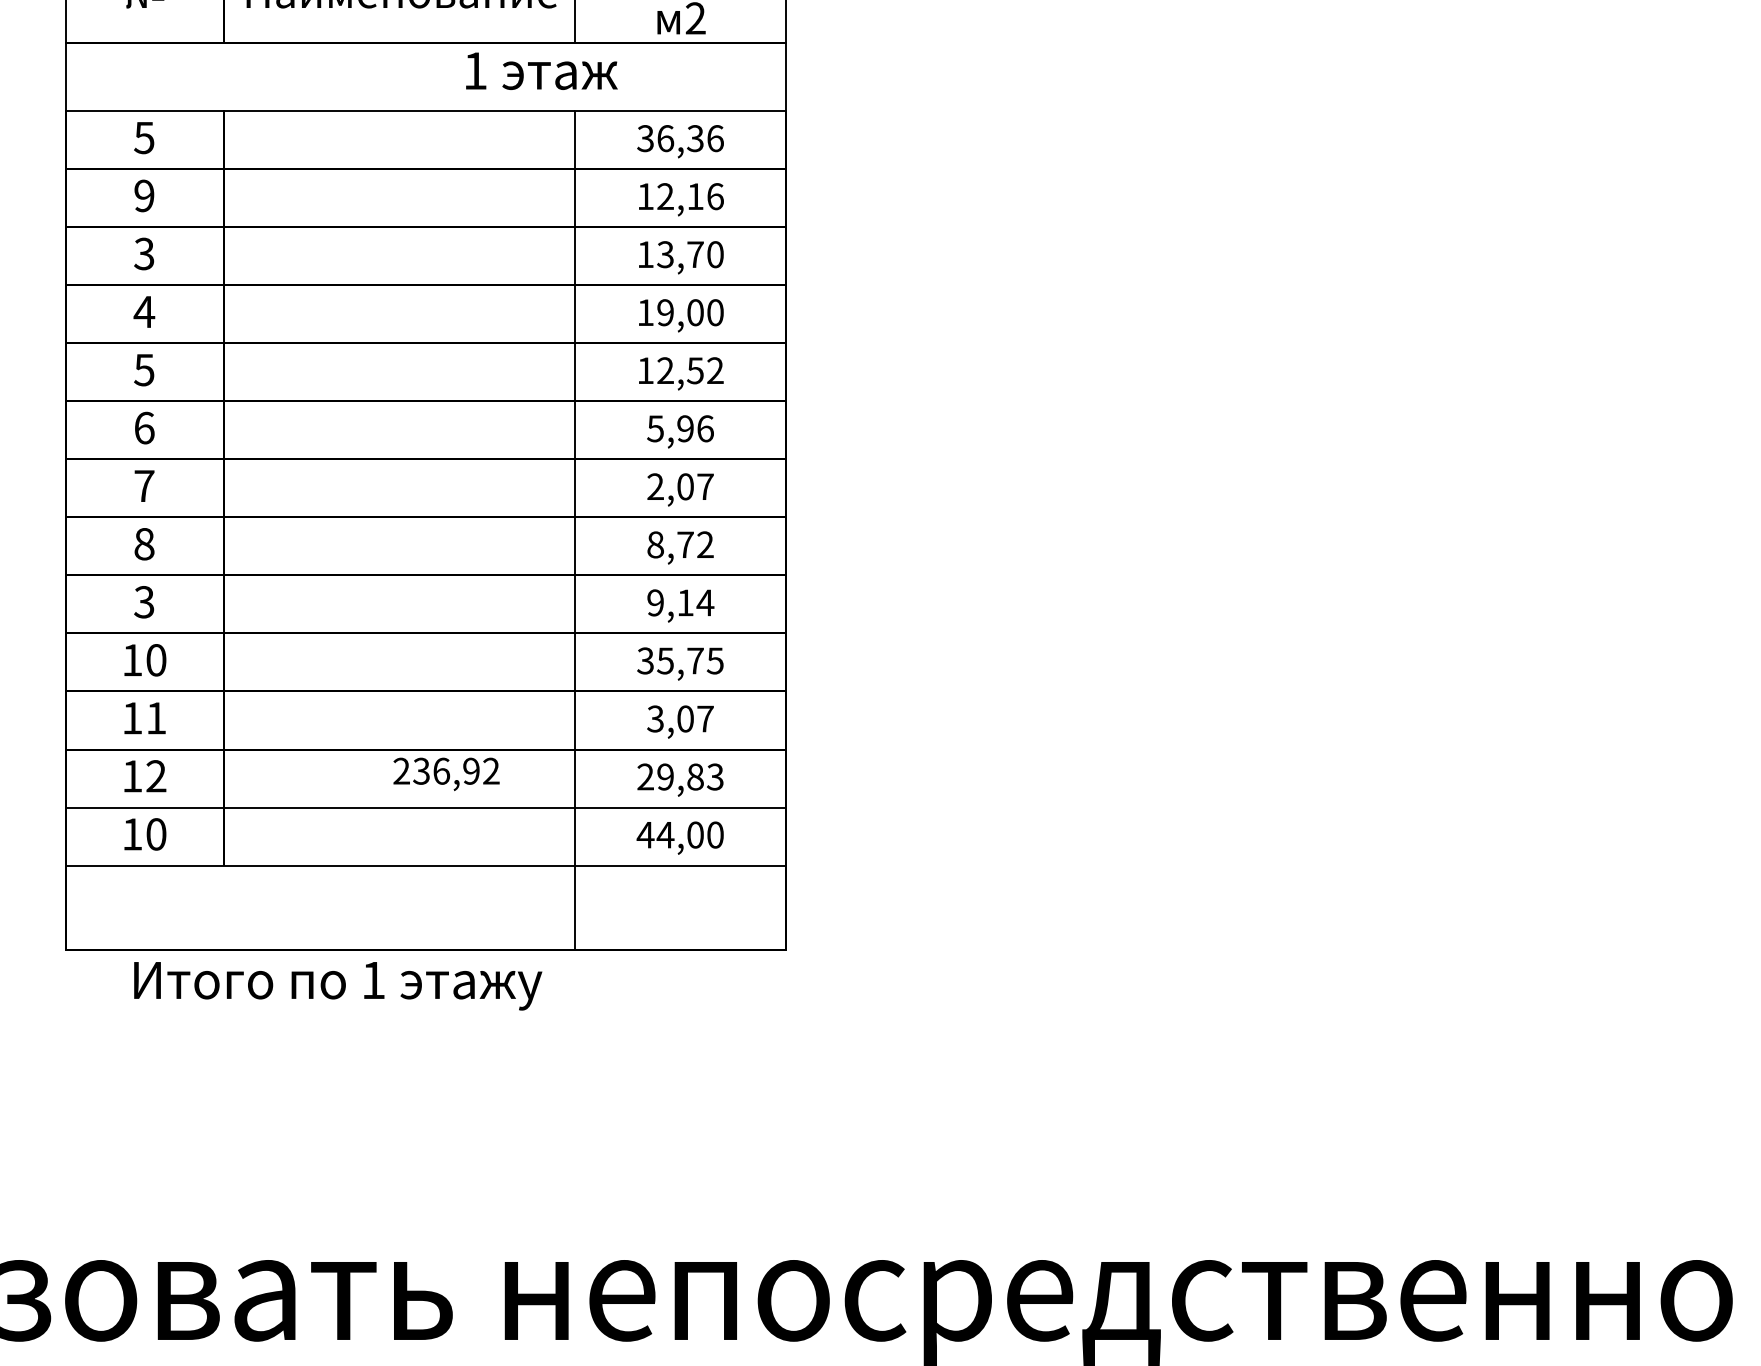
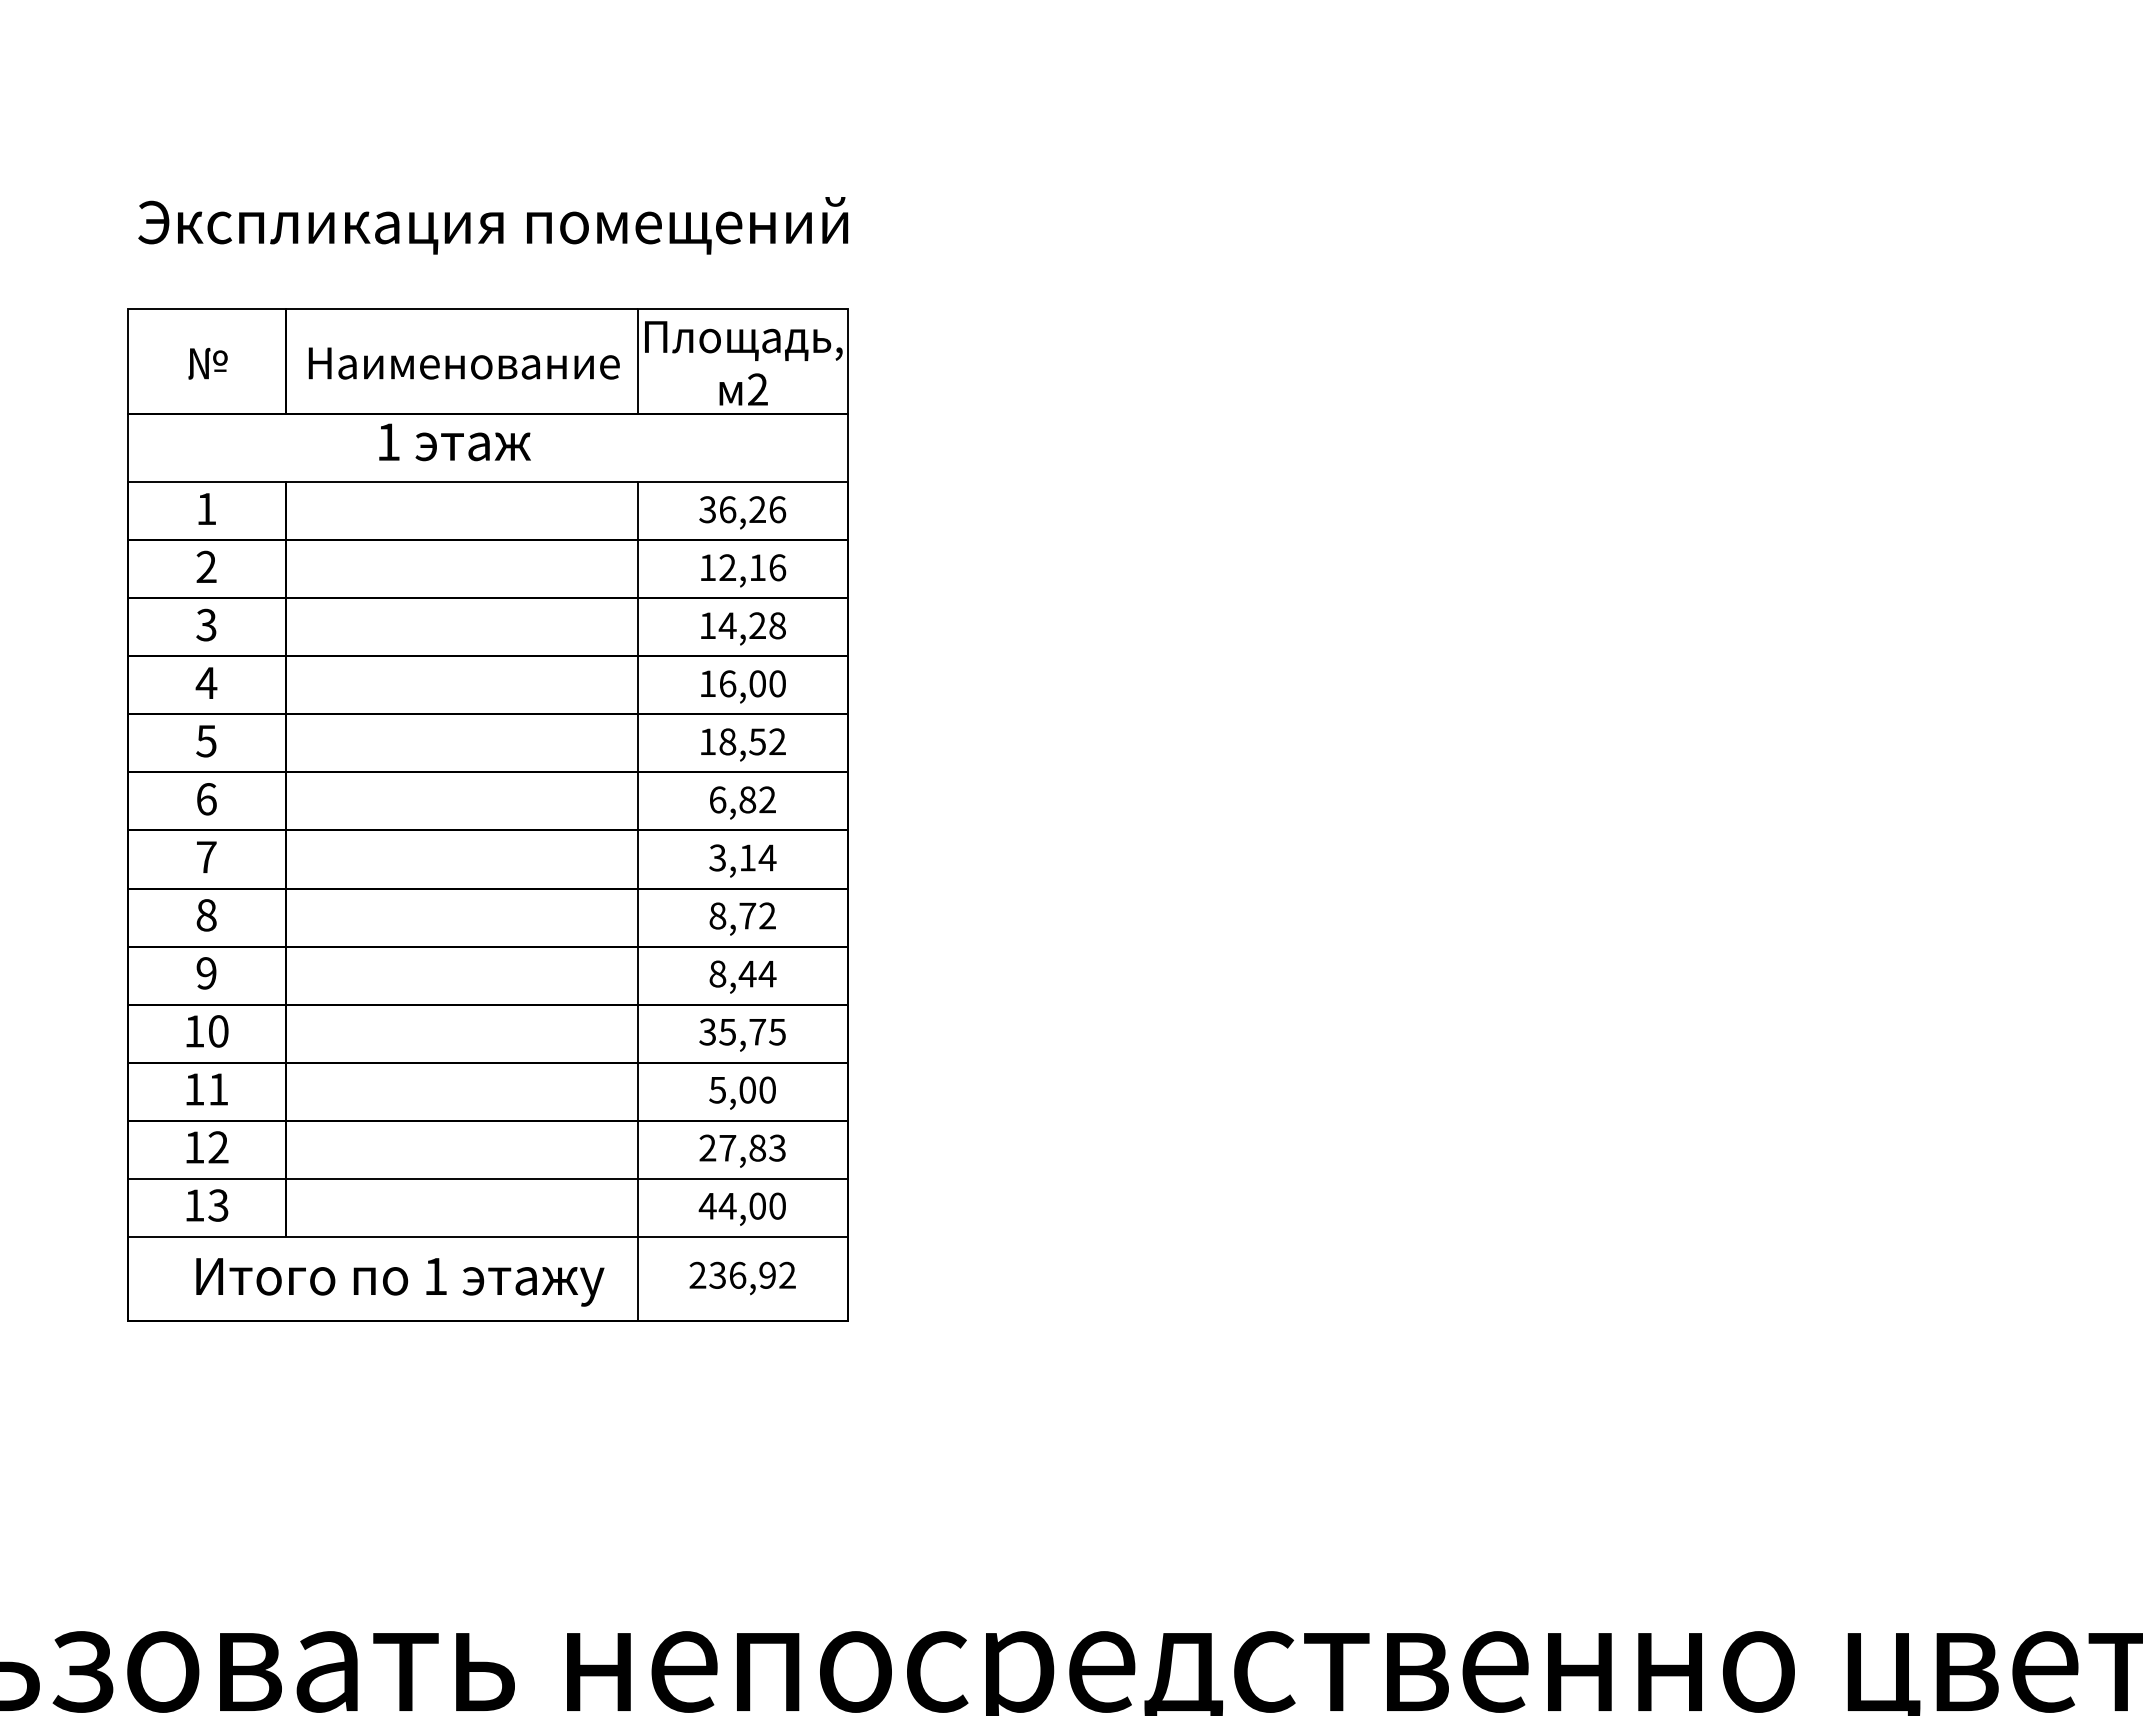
text: (541, 71) -> (454, 442), moved
text: (144, 138) -> (206, 509), 5 -> 1
text: (695, 138) -> (757, 509), 36,36 -> 36,26
text: (144, 196) -> (206, 567), 9 -> 2
text: (689, 254) -> (751, 625), 13,70 -> 14,28
text: (665, 312) -> (727, 683), 19,00 -> 16,00
text: (665, 370) -> (727, 741), 12,52 -> 18,52
text: (680, 428) -> (742, 799), 5,96 -> 6,82
text: (680, 486) -> (742, 857), 2,07 -> 3,14
text: (144, 602) -> (206, 973), 3 -> 9
text: (670, 602) -> (732, 973), 9,14 -> 8,44
text: (680, 718) -> (742, 1089), 3,07 -> 5,00
text: (446, 774) -> (742, 1278), moved
text: (665, 776) -> (727, 1147), 29,83 -> 27,83
text: (156, 834) -> (218, 1205), 10 -> 13
text: (338, 986) -> (400, 1282), moved

